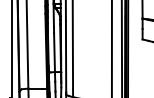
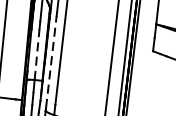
line: (54, 52) -> (37, 54), solid -> dashed
line: (66, 56) -> (51, 61), solid -> dashed

